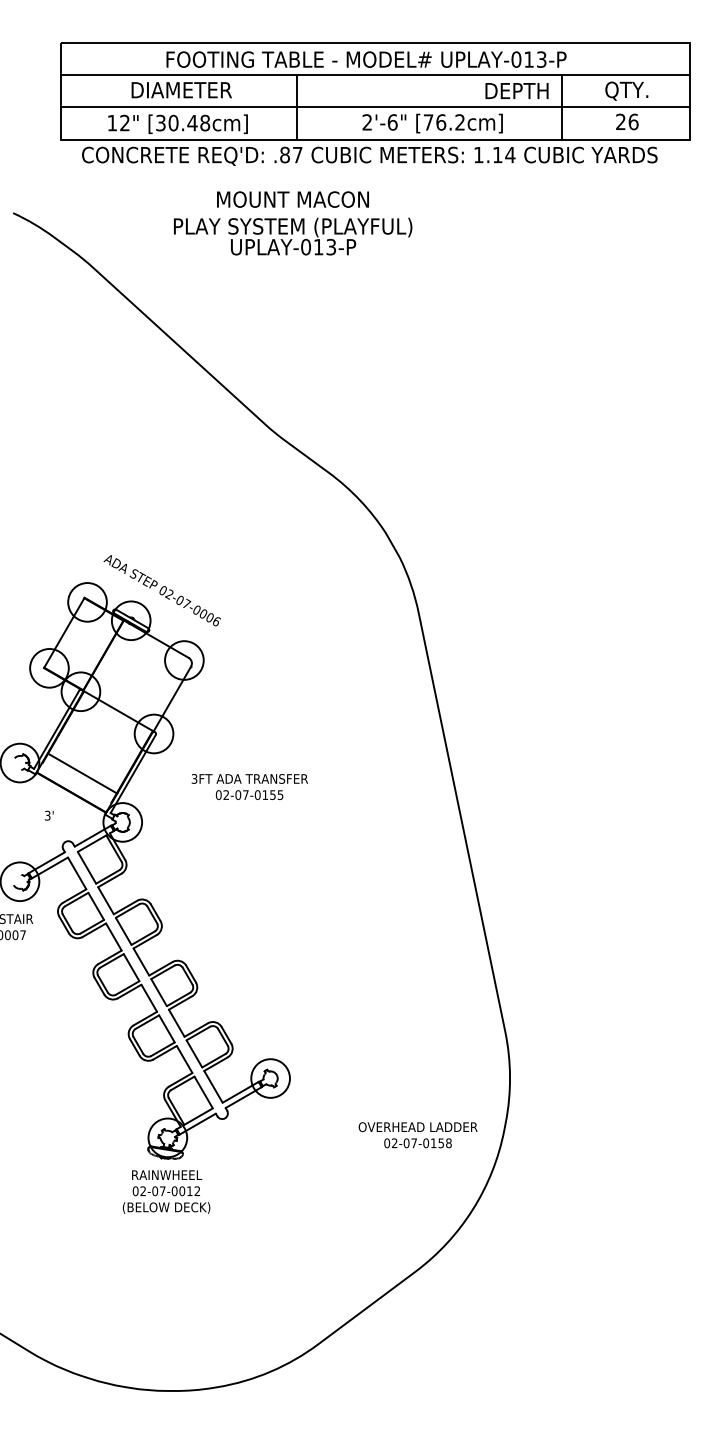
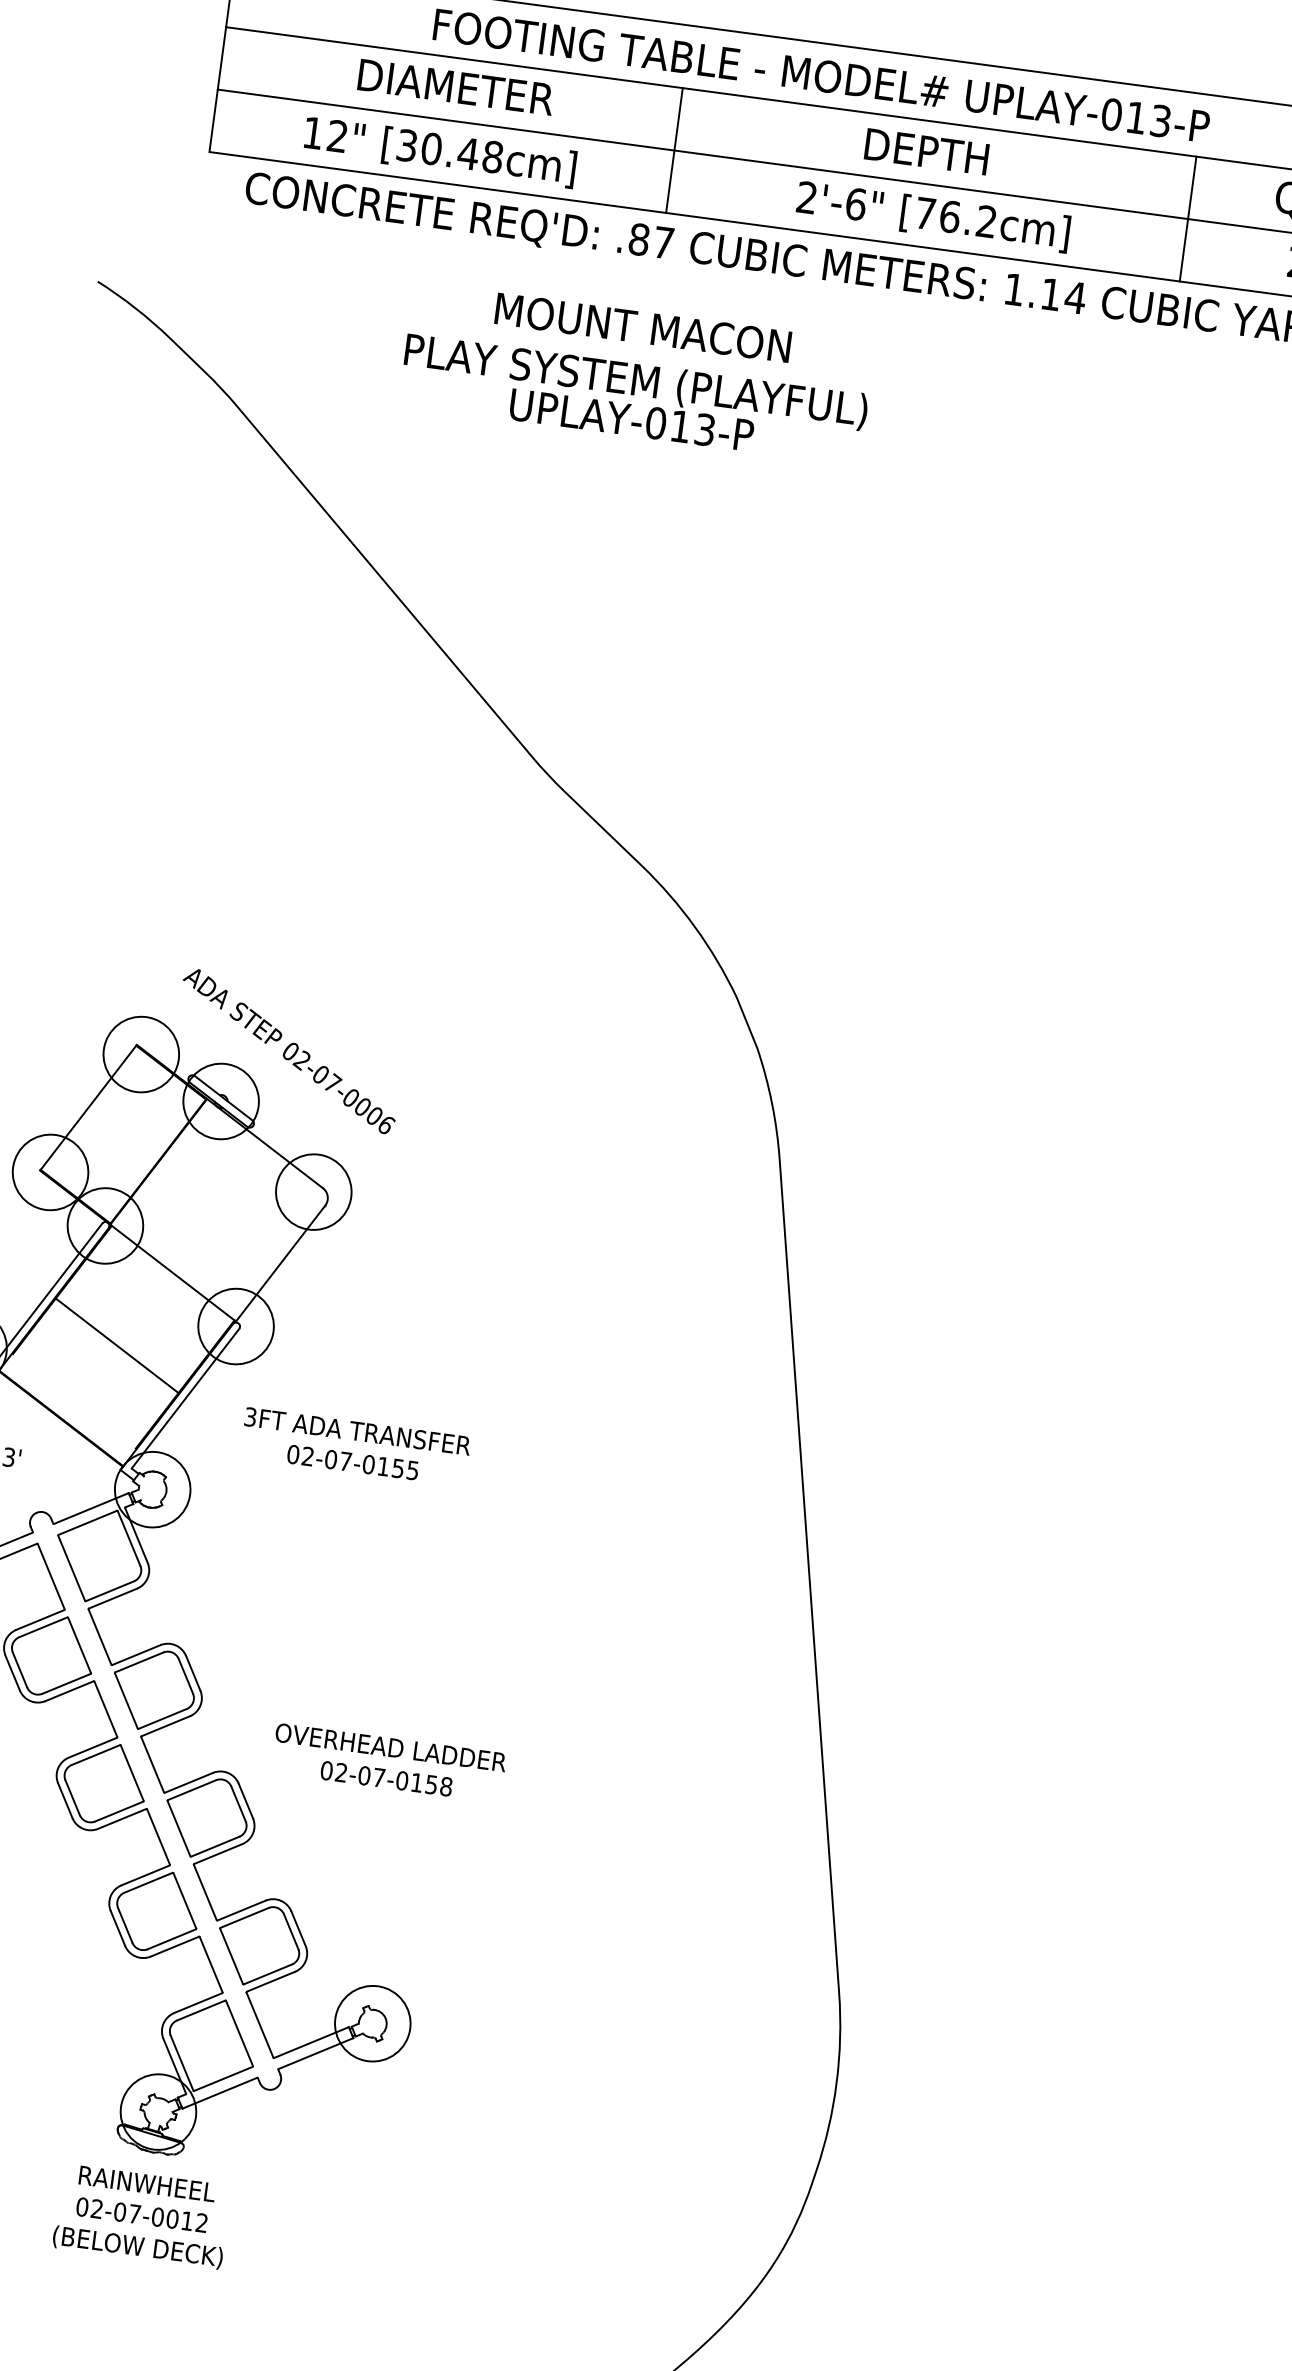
text: (516, 90) -> (925, 150), moved
line: (82, 773) -> (116, 1345), moved
text: (249, 786) -> (355, 1445), moved
text: (417, 1135) -> (387, 1763), moved

